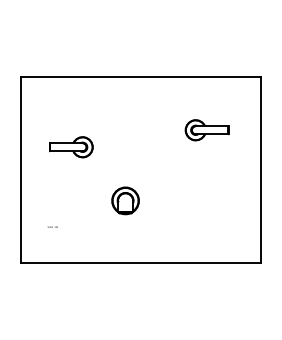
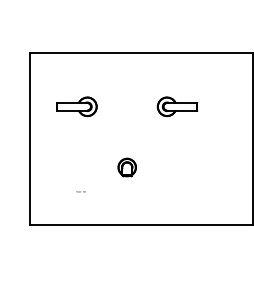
part: (206, 130) -> (177, 107), moved
part: (71, 147) -> (77, 107), moved
part: (125, 200) -> (127, 167), size x0.71
text: (52, 226) -> (80, 191), moved

